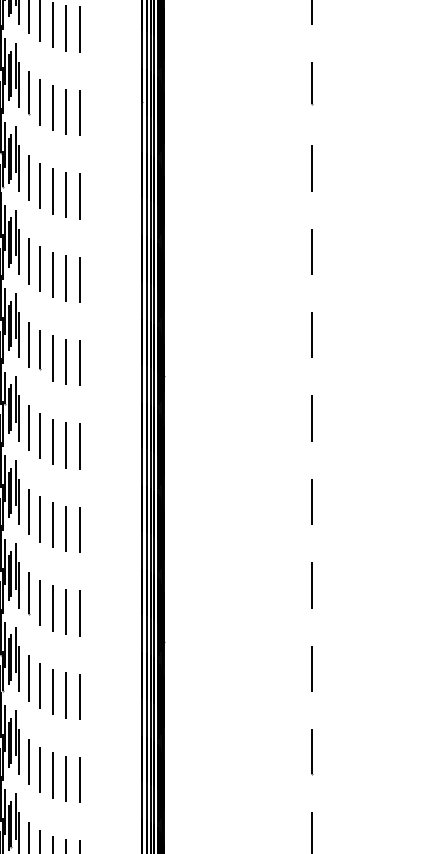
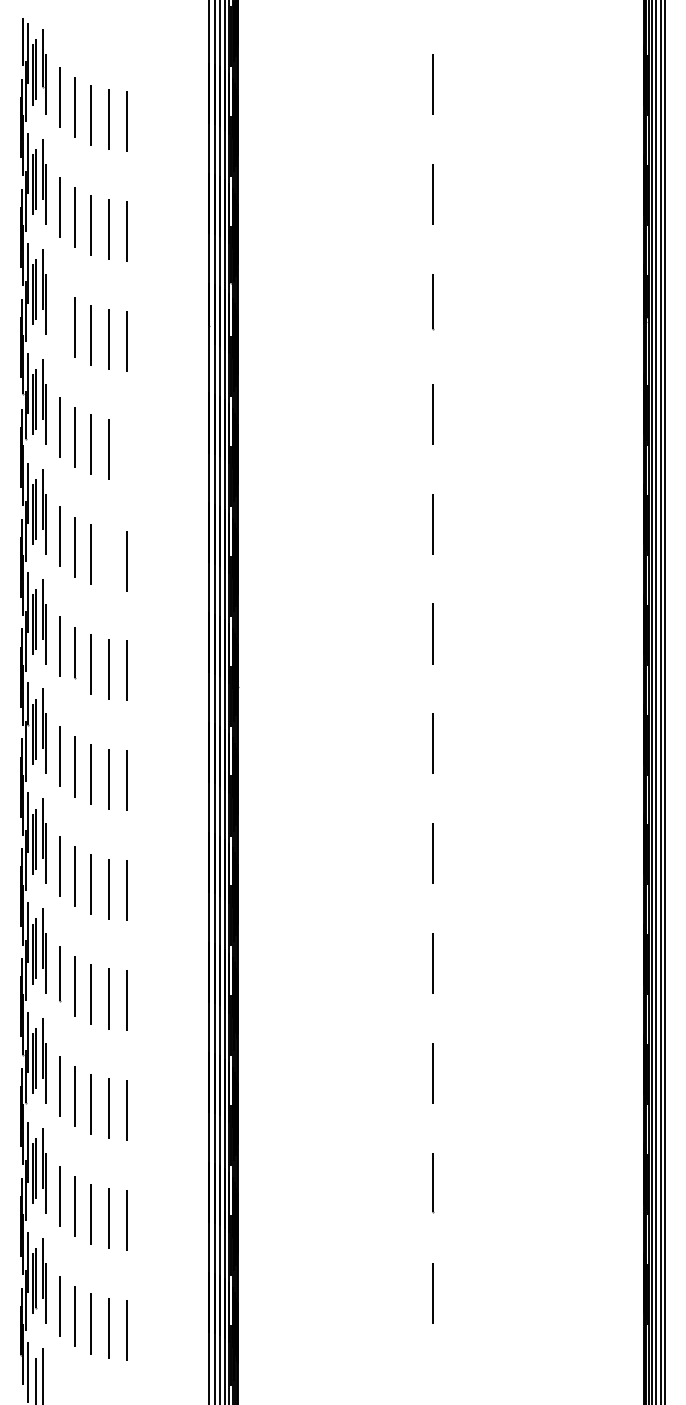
line: (29, 93) -> (60, 315), removed
line: (79, 195) -> (126, 450), removed
line: (65, 278) -> (108, 559), removed

